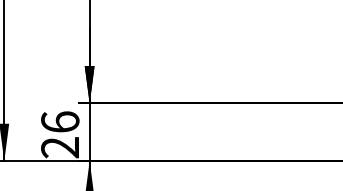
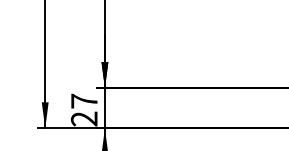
text: (60, 121) -> (84, 100), 26 -> 27

